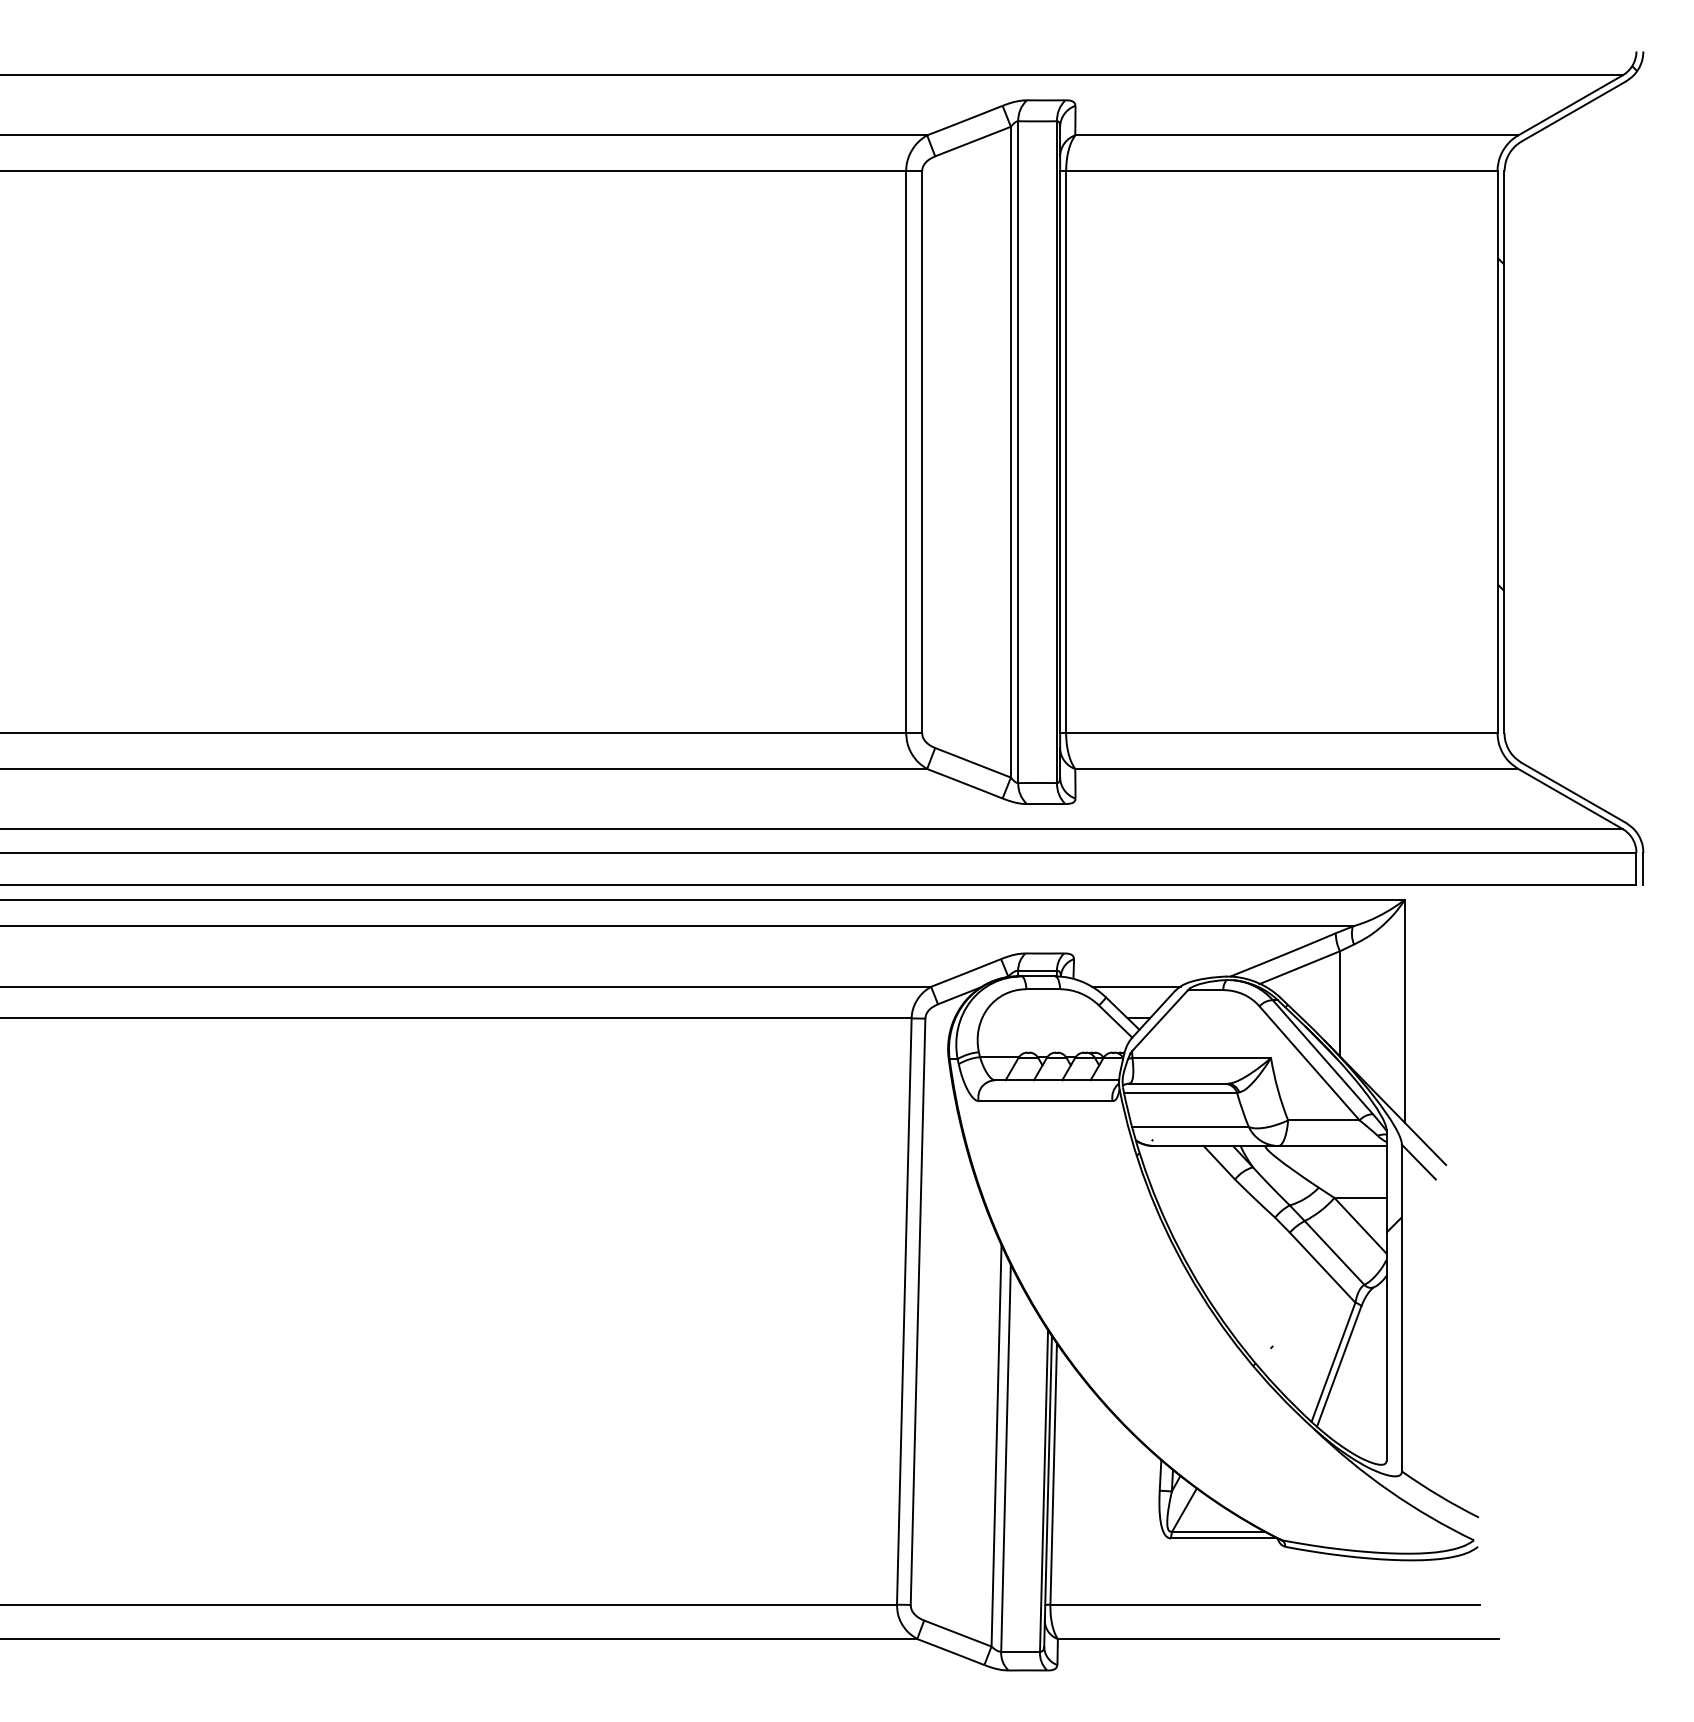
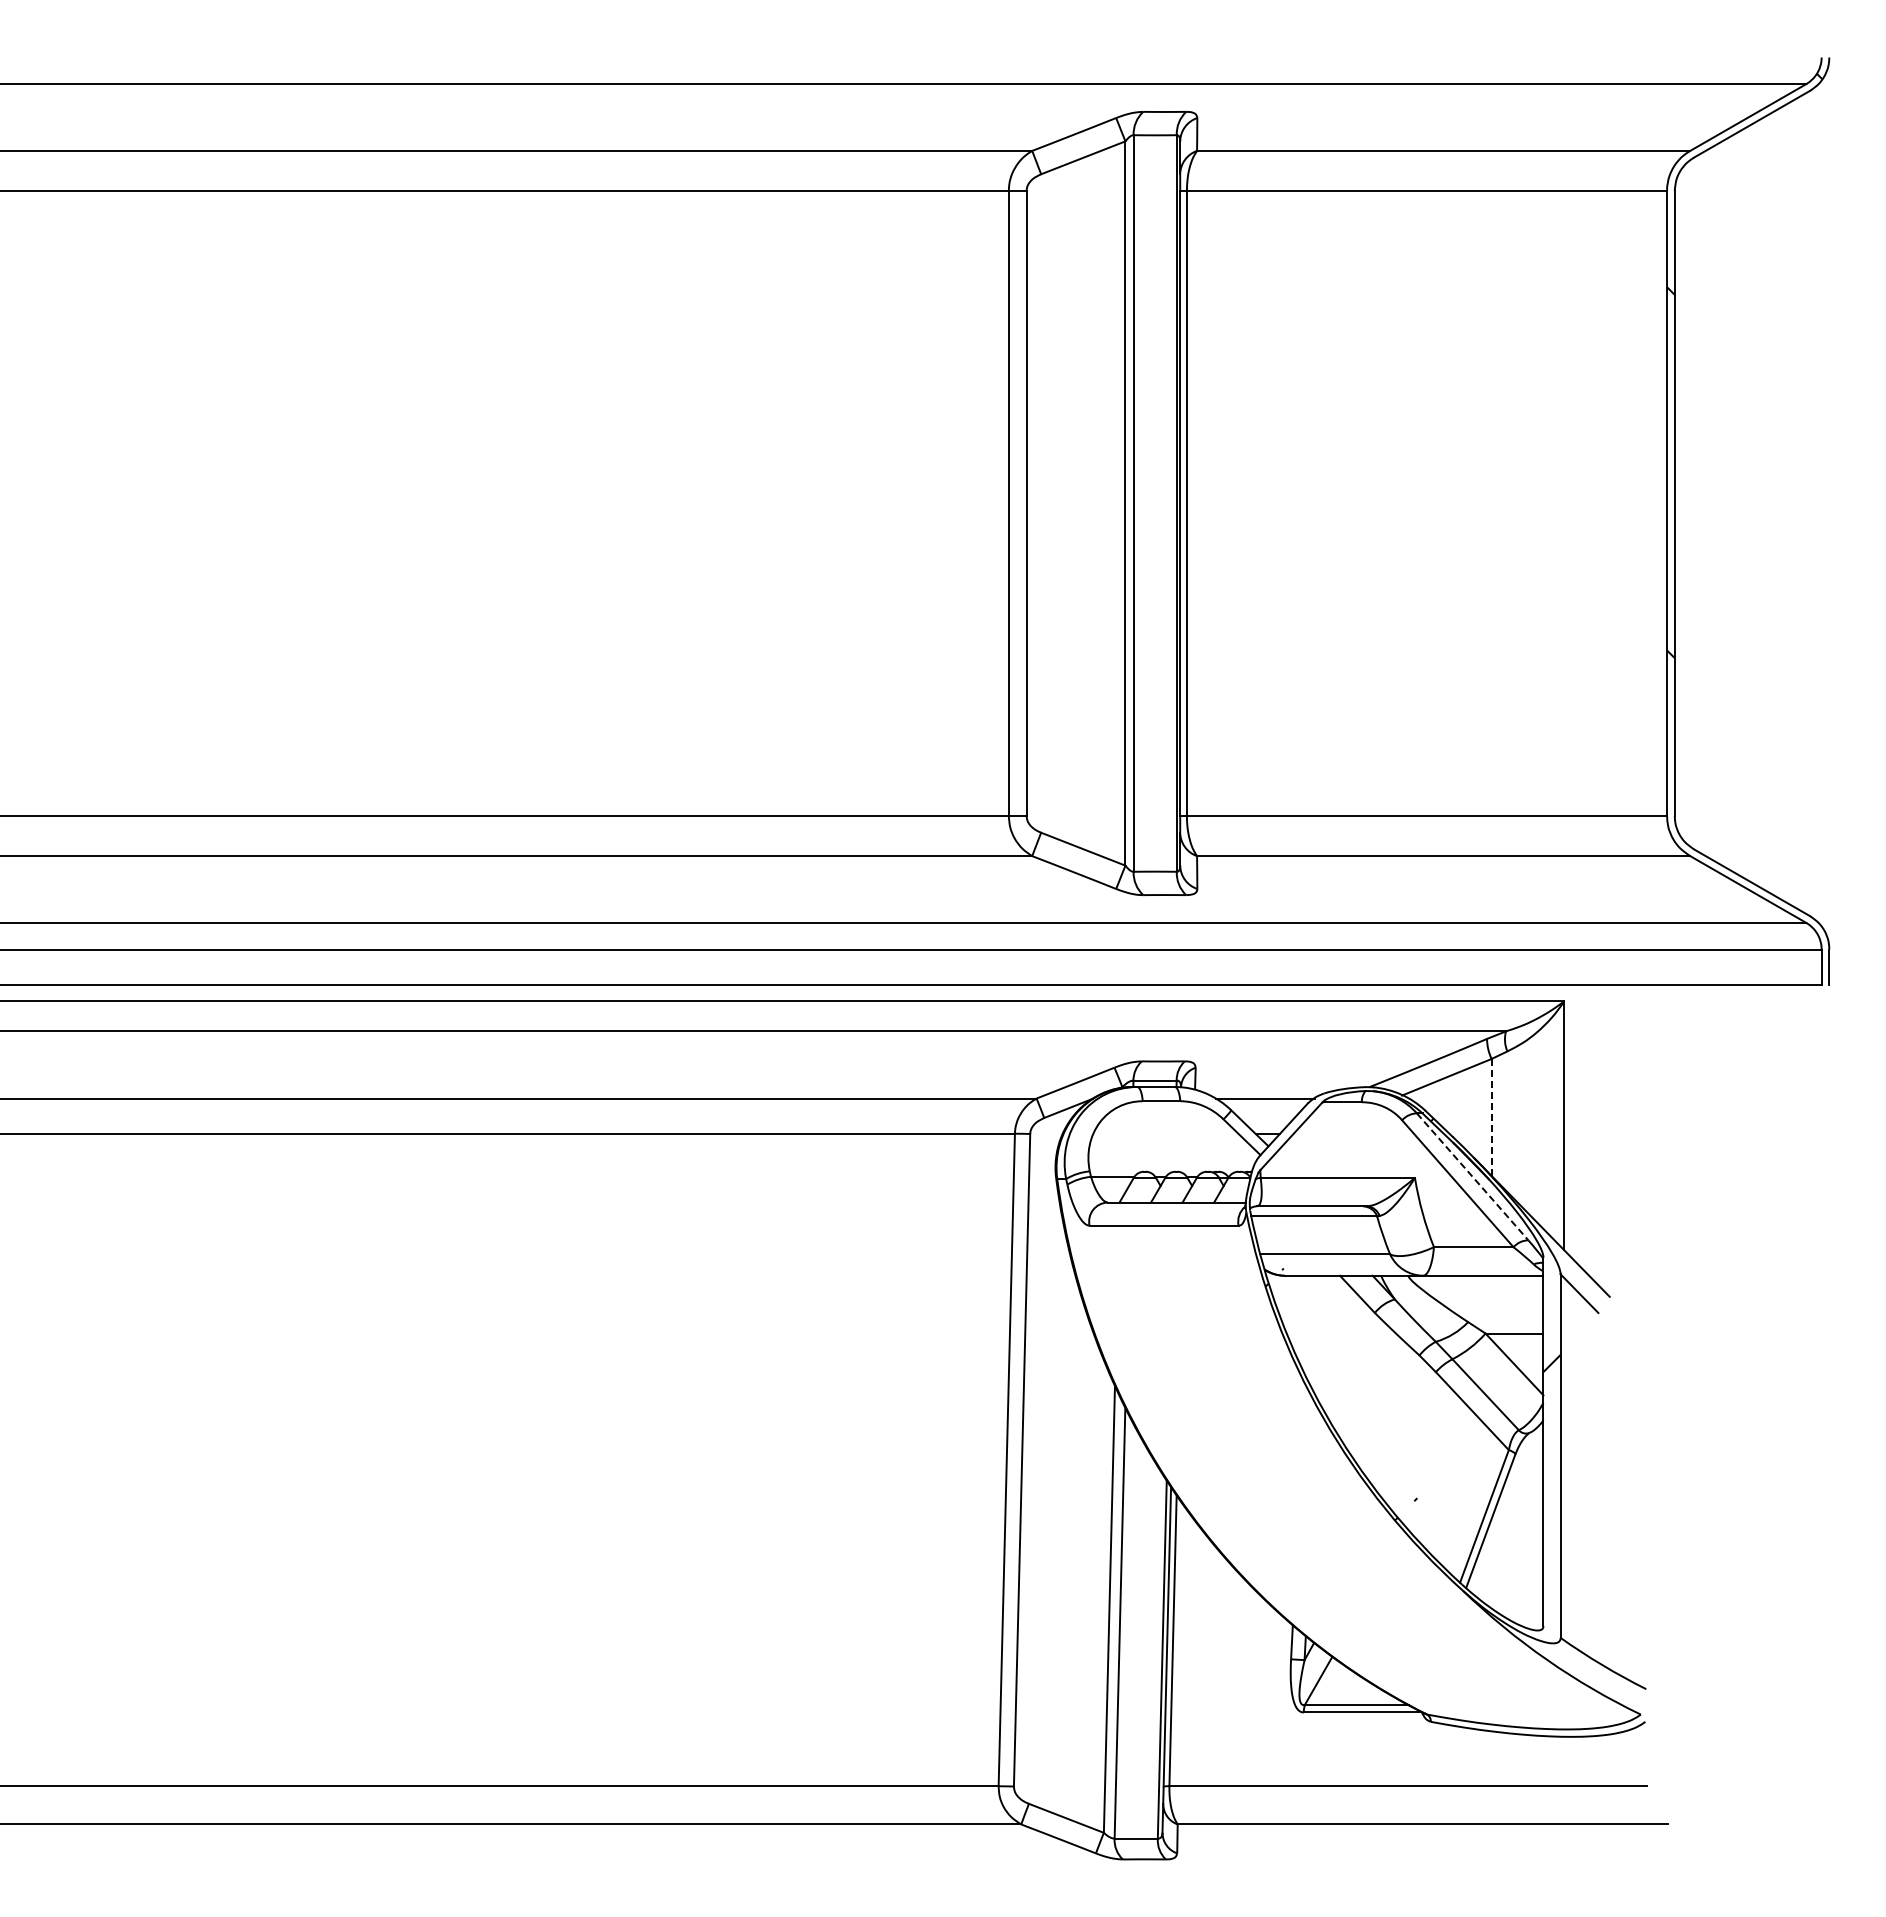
line: (1339, 1003) -> (1491, 1117), solid -> dashed
line: (1322, 1057) -> (1472, 1177), solid -> dashed

